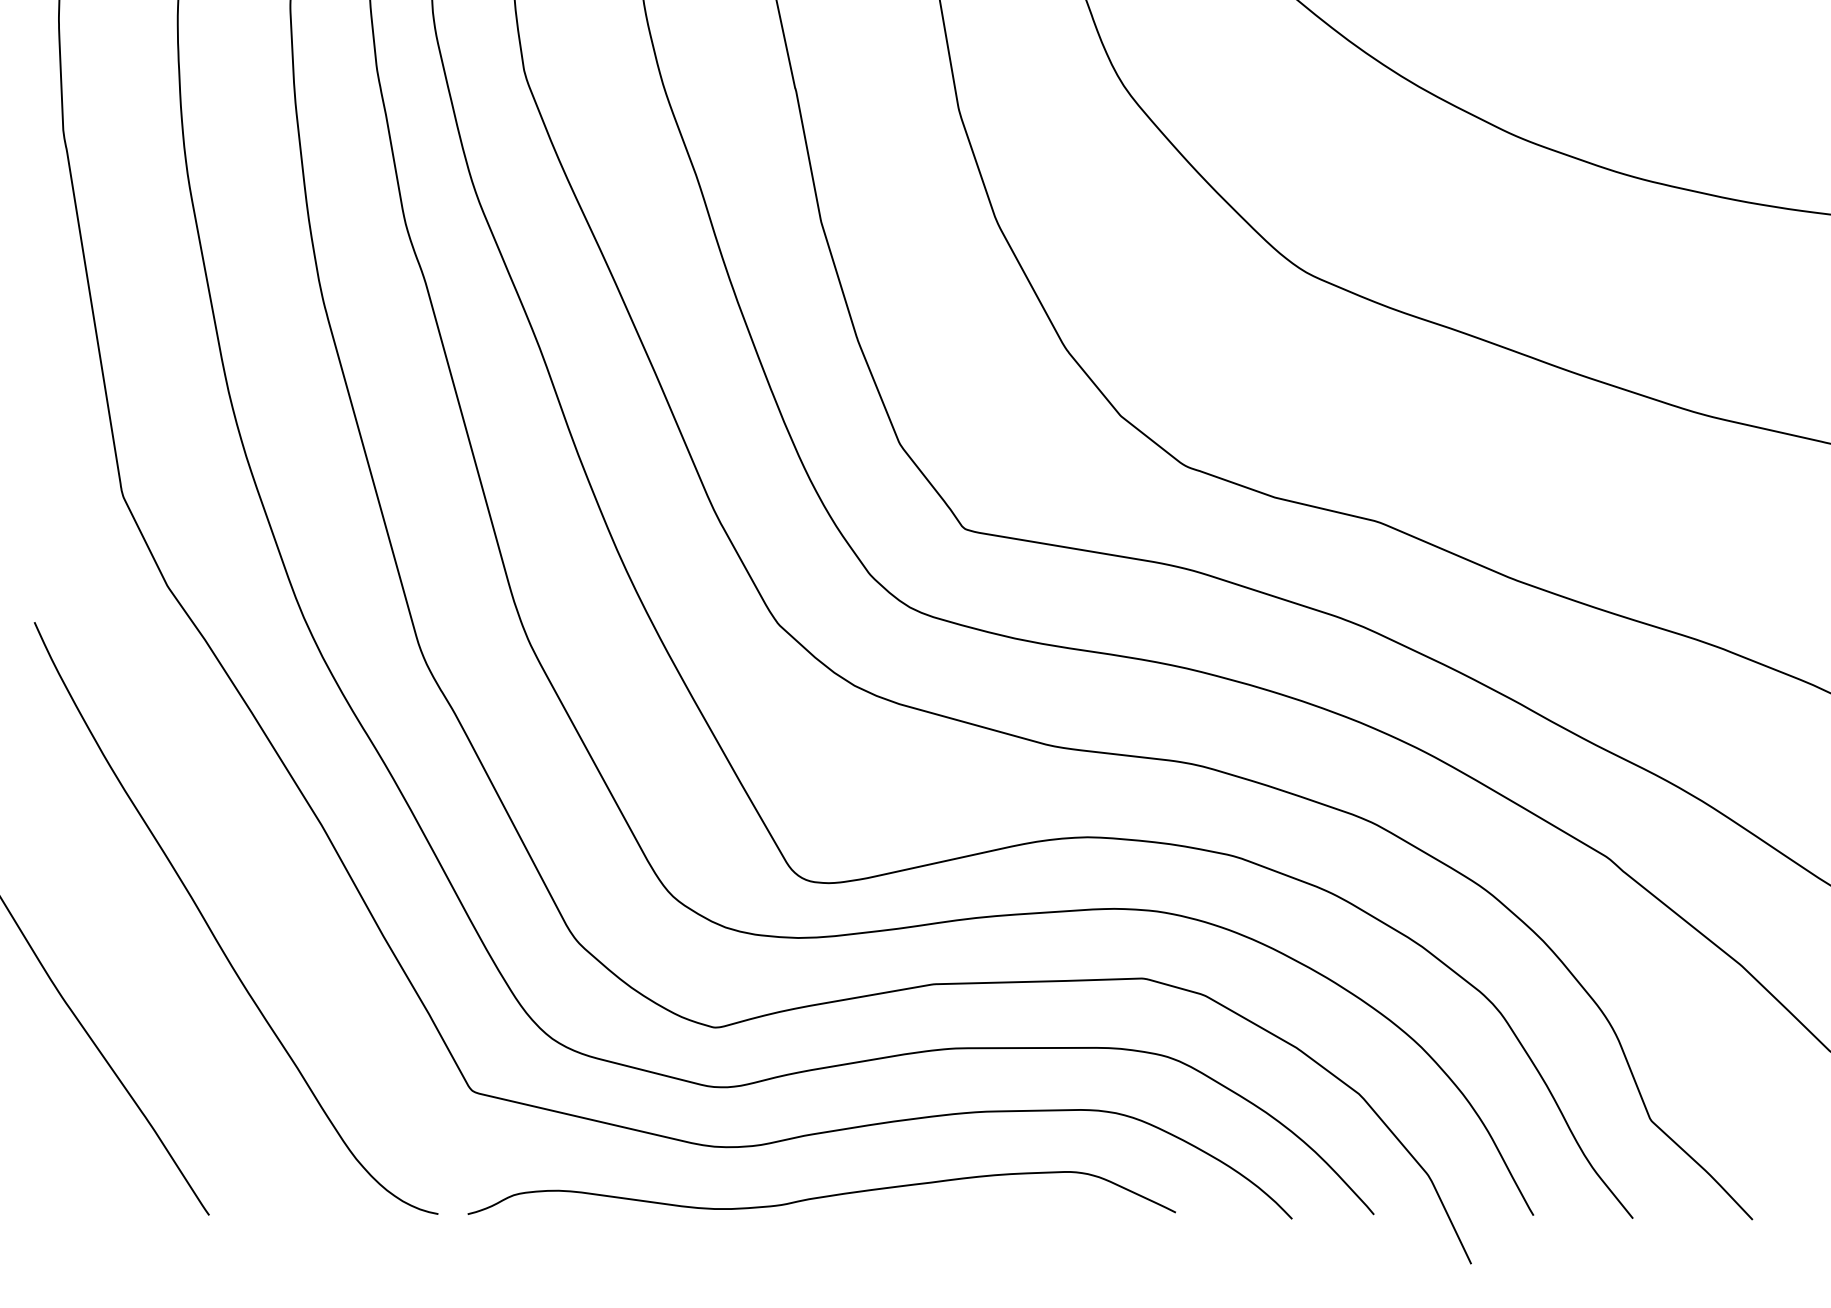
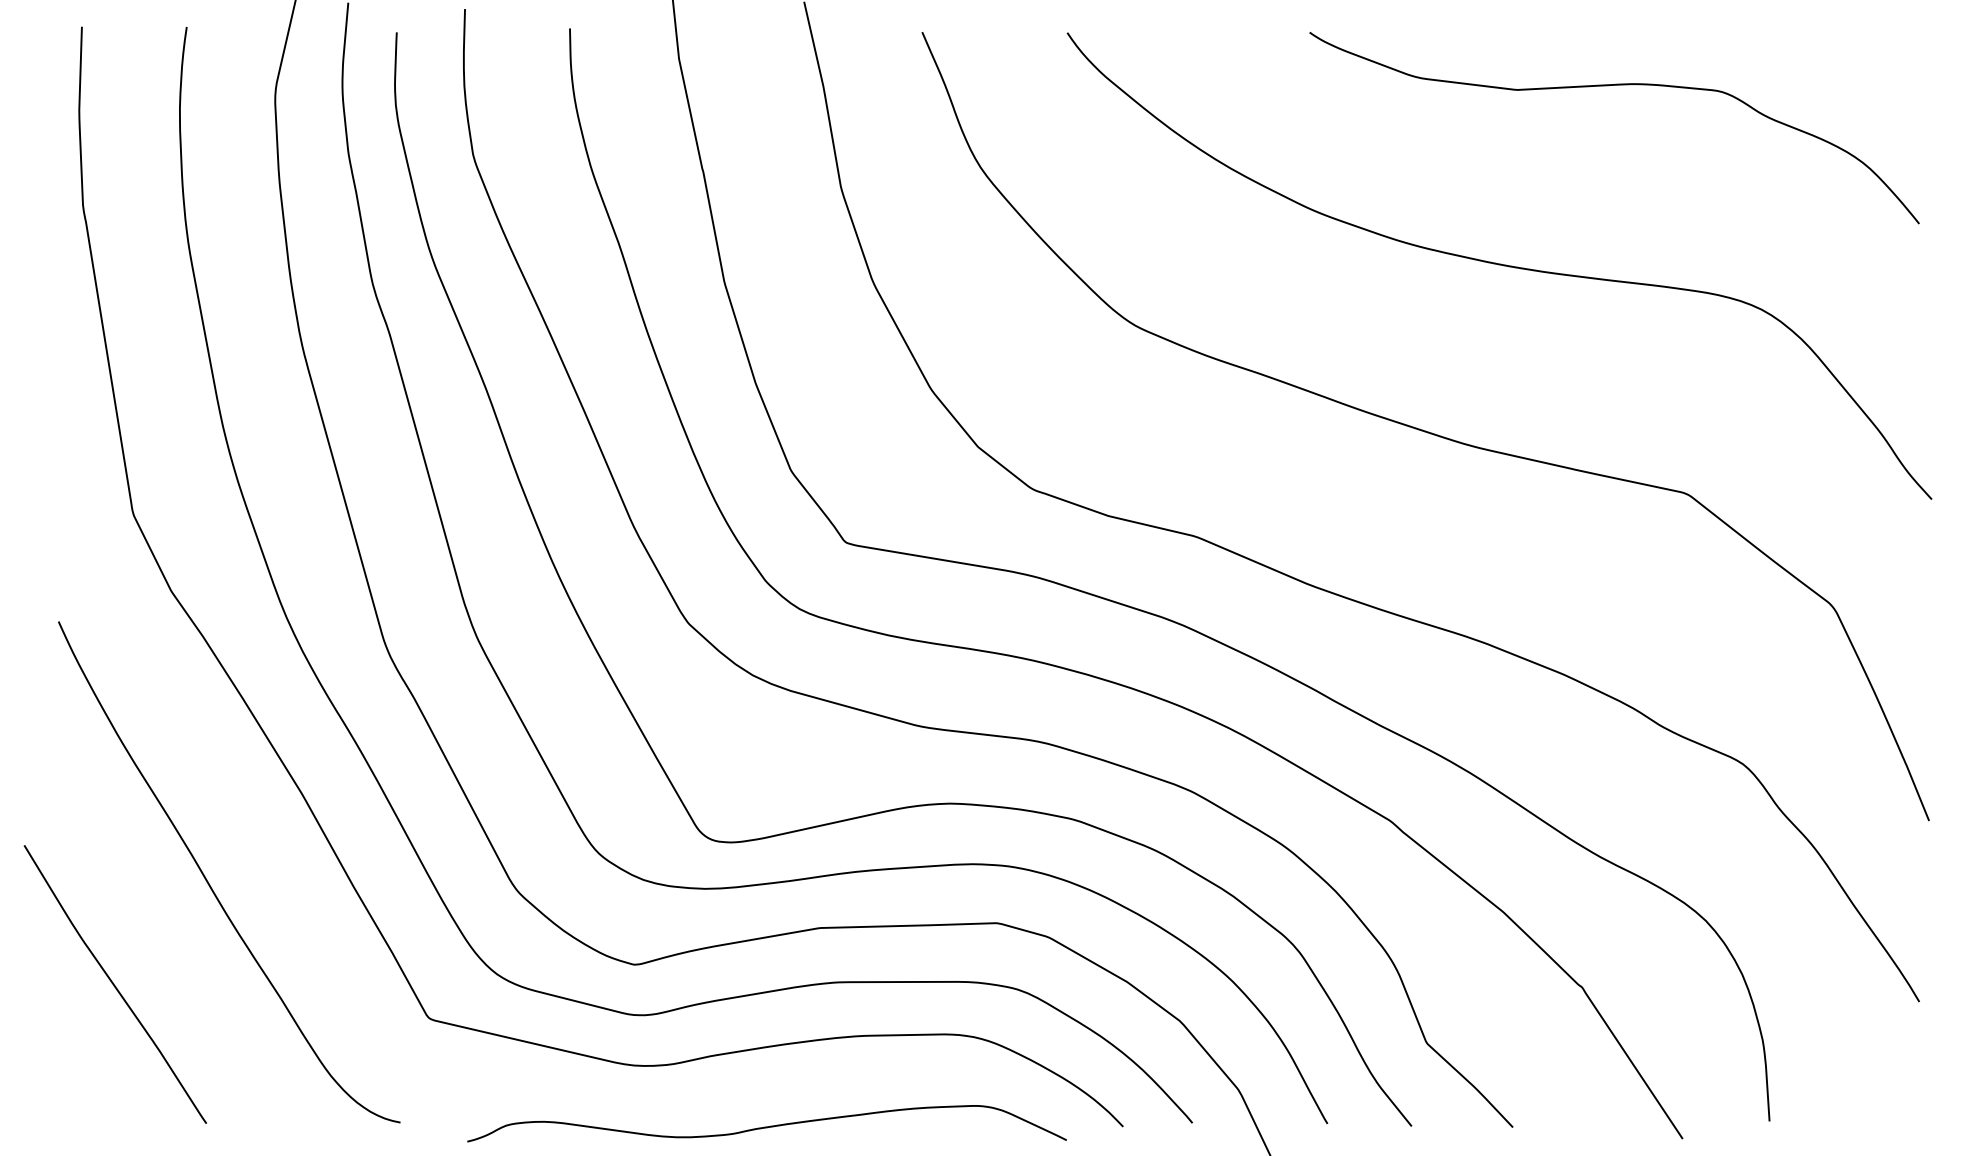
curve: (821, 1196) -> (766, 1126), moved

